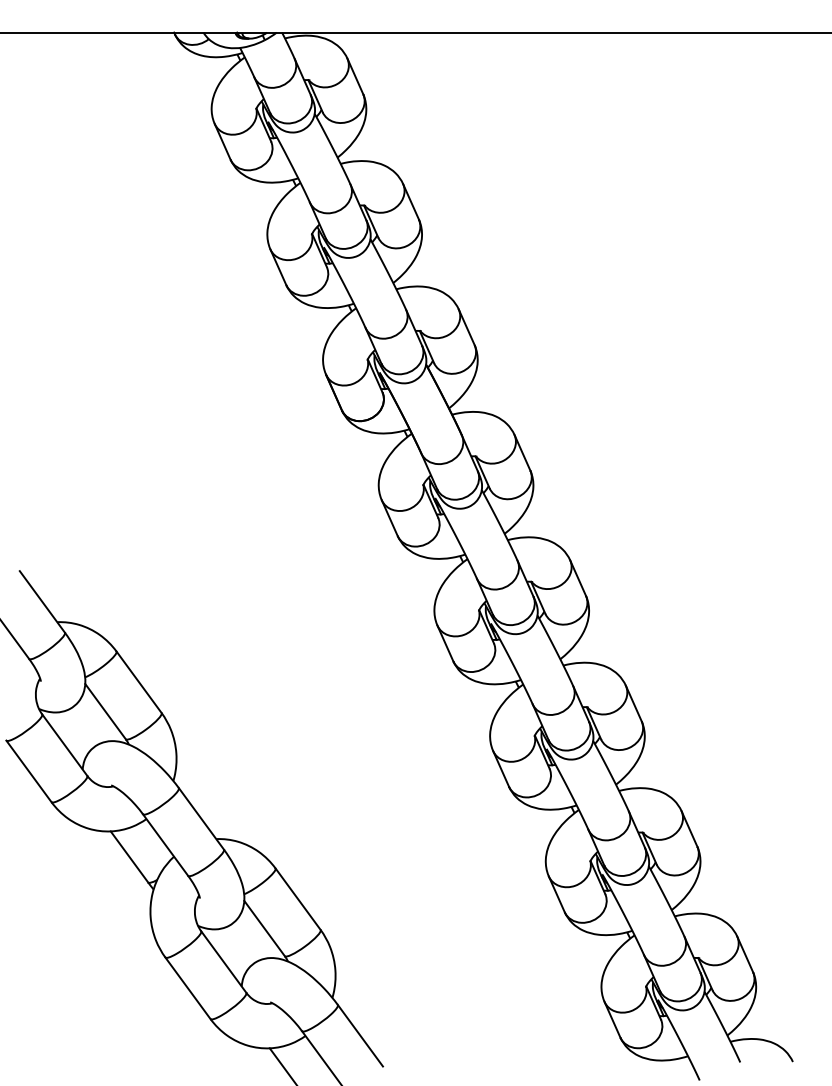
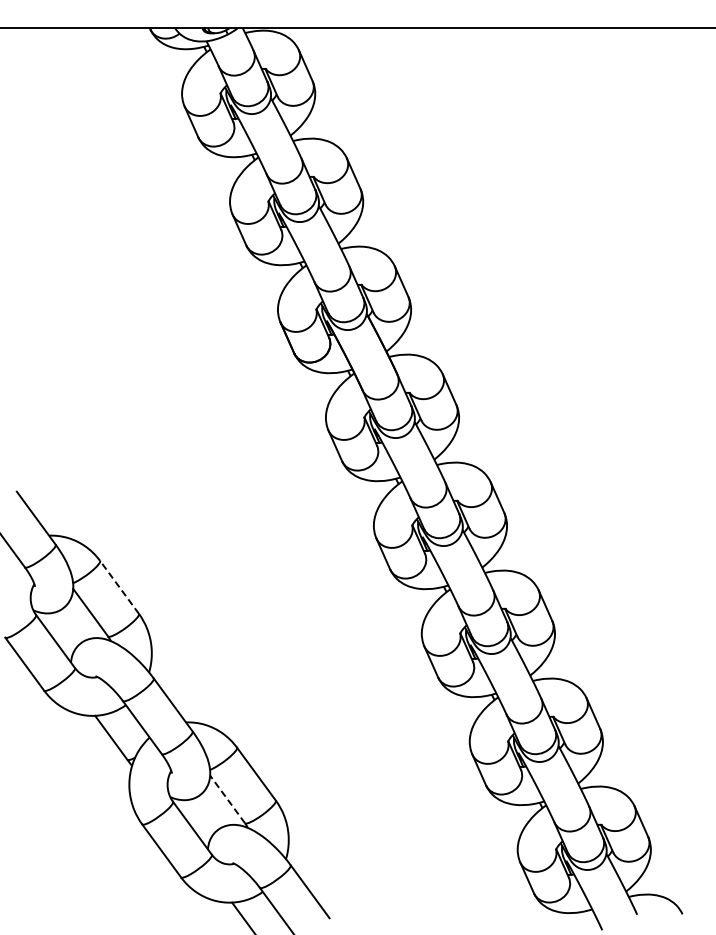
line: (139, 682) -> (119, 587), solid -> dashed
line: (264, 928) -> (227, 799), solid -> dashed

